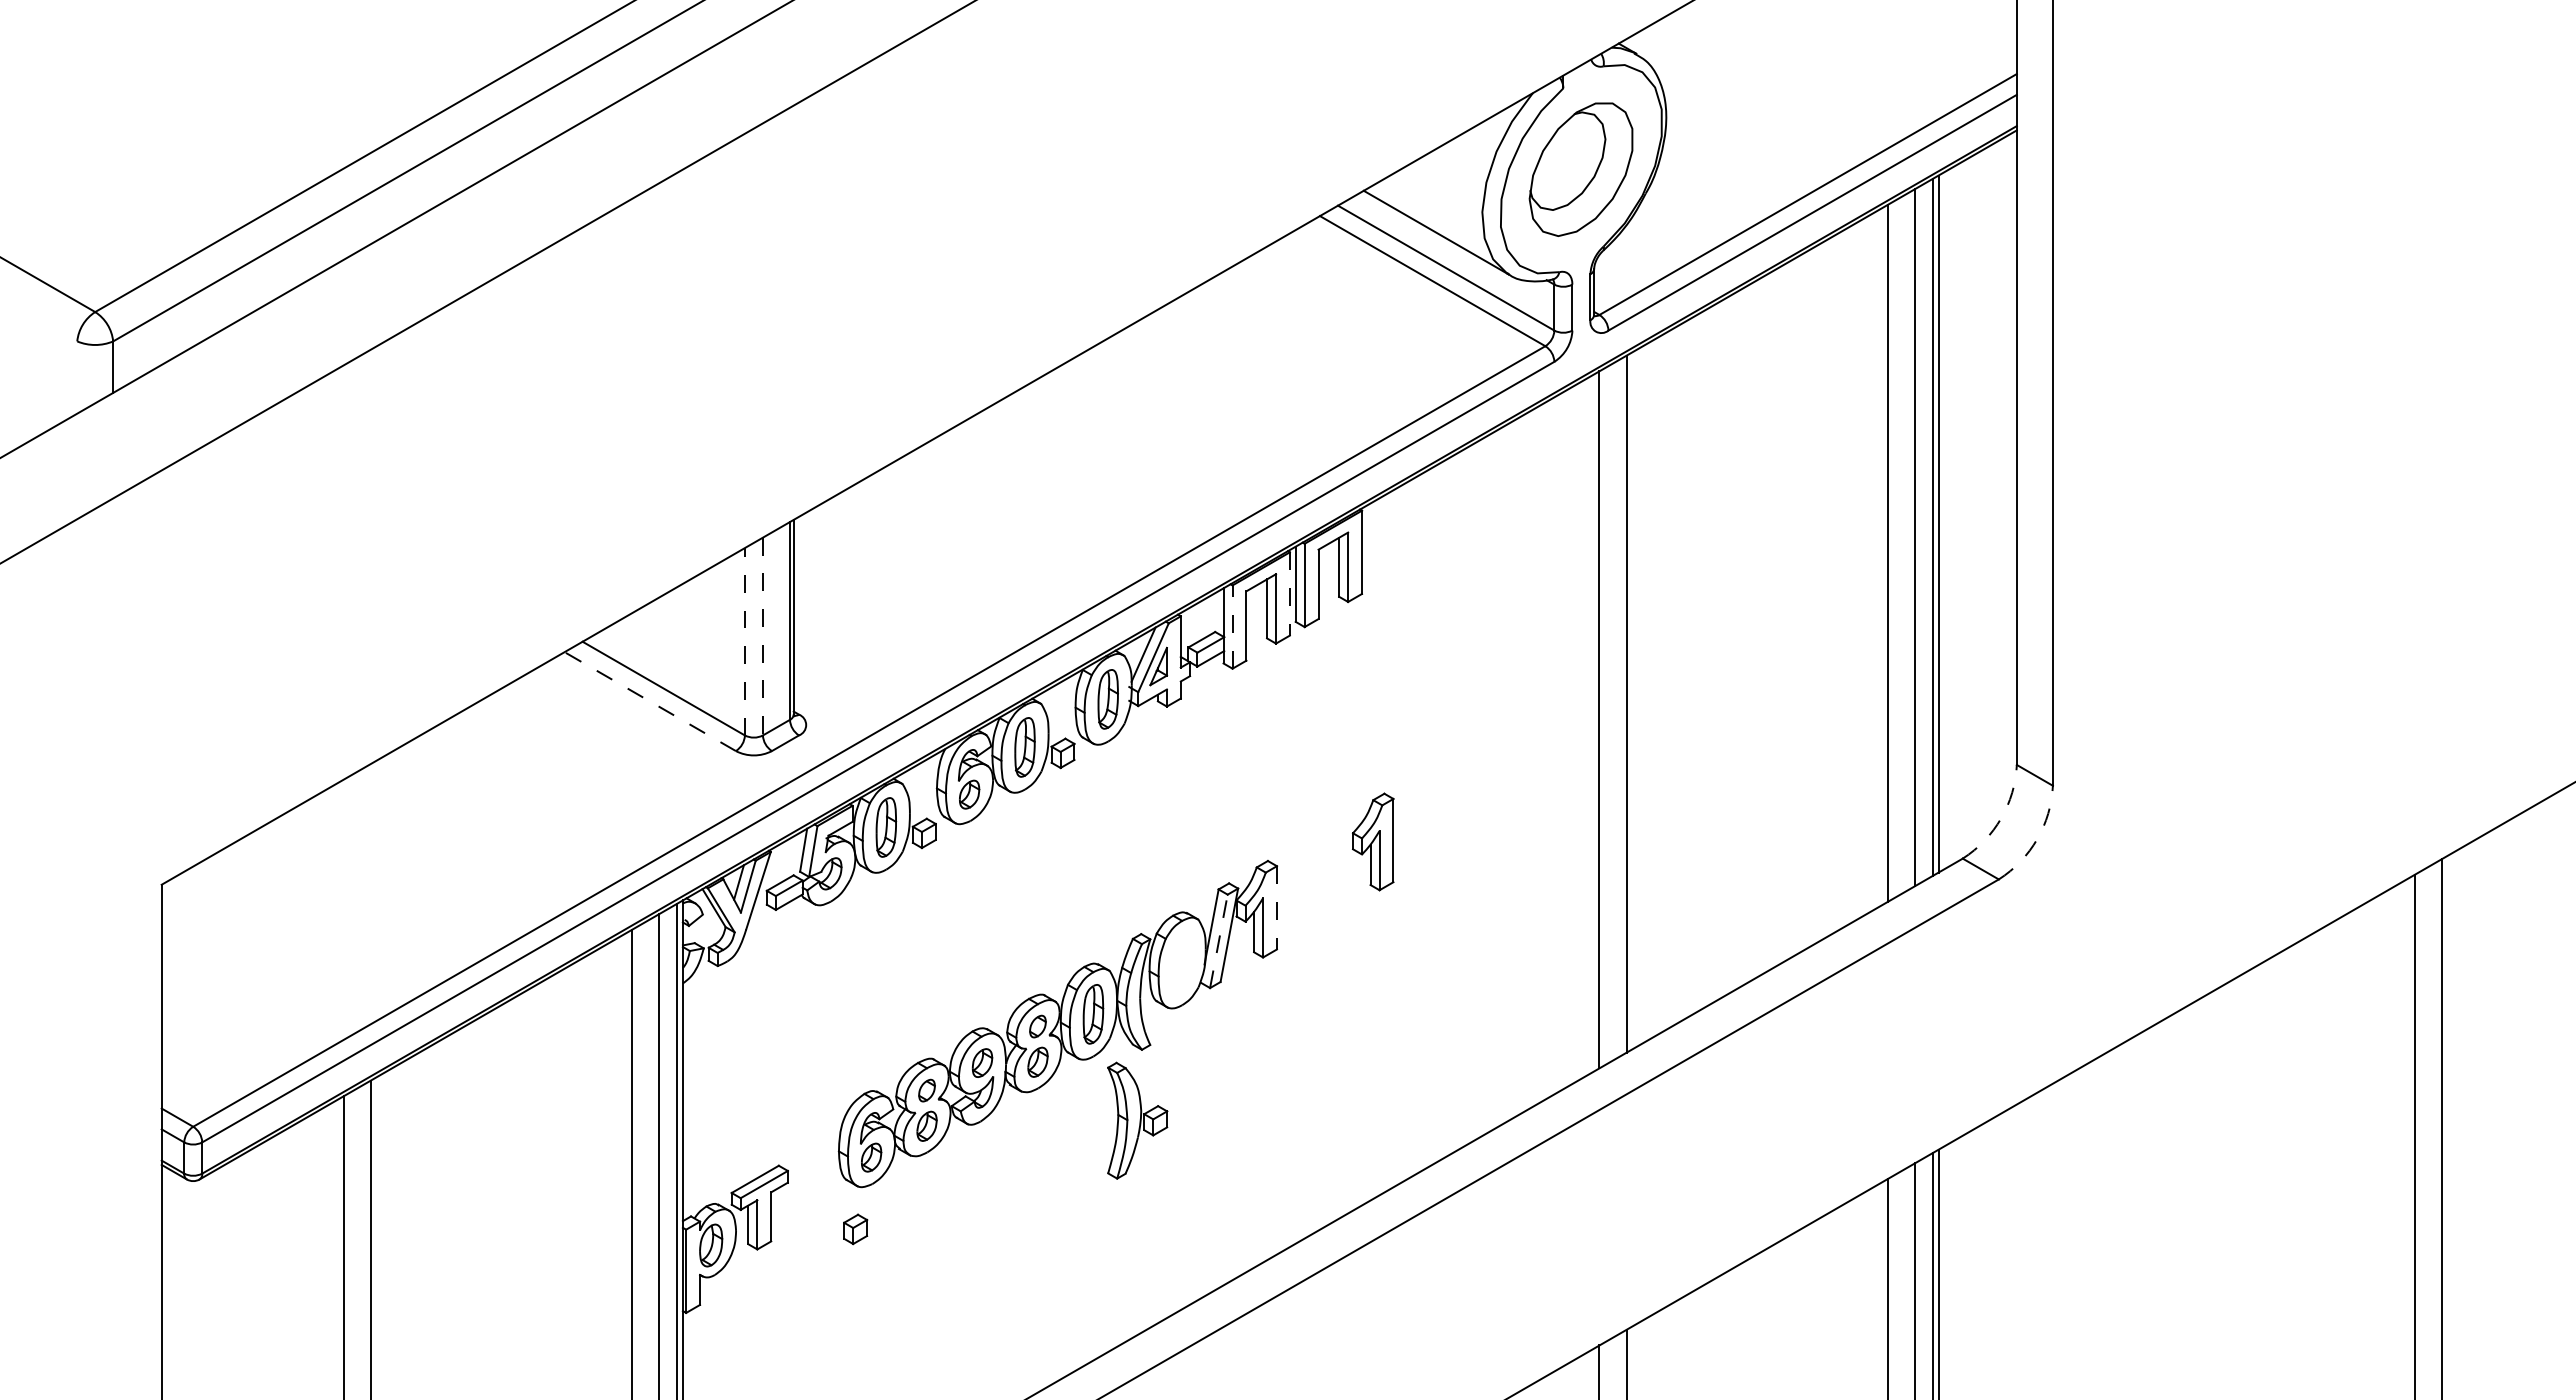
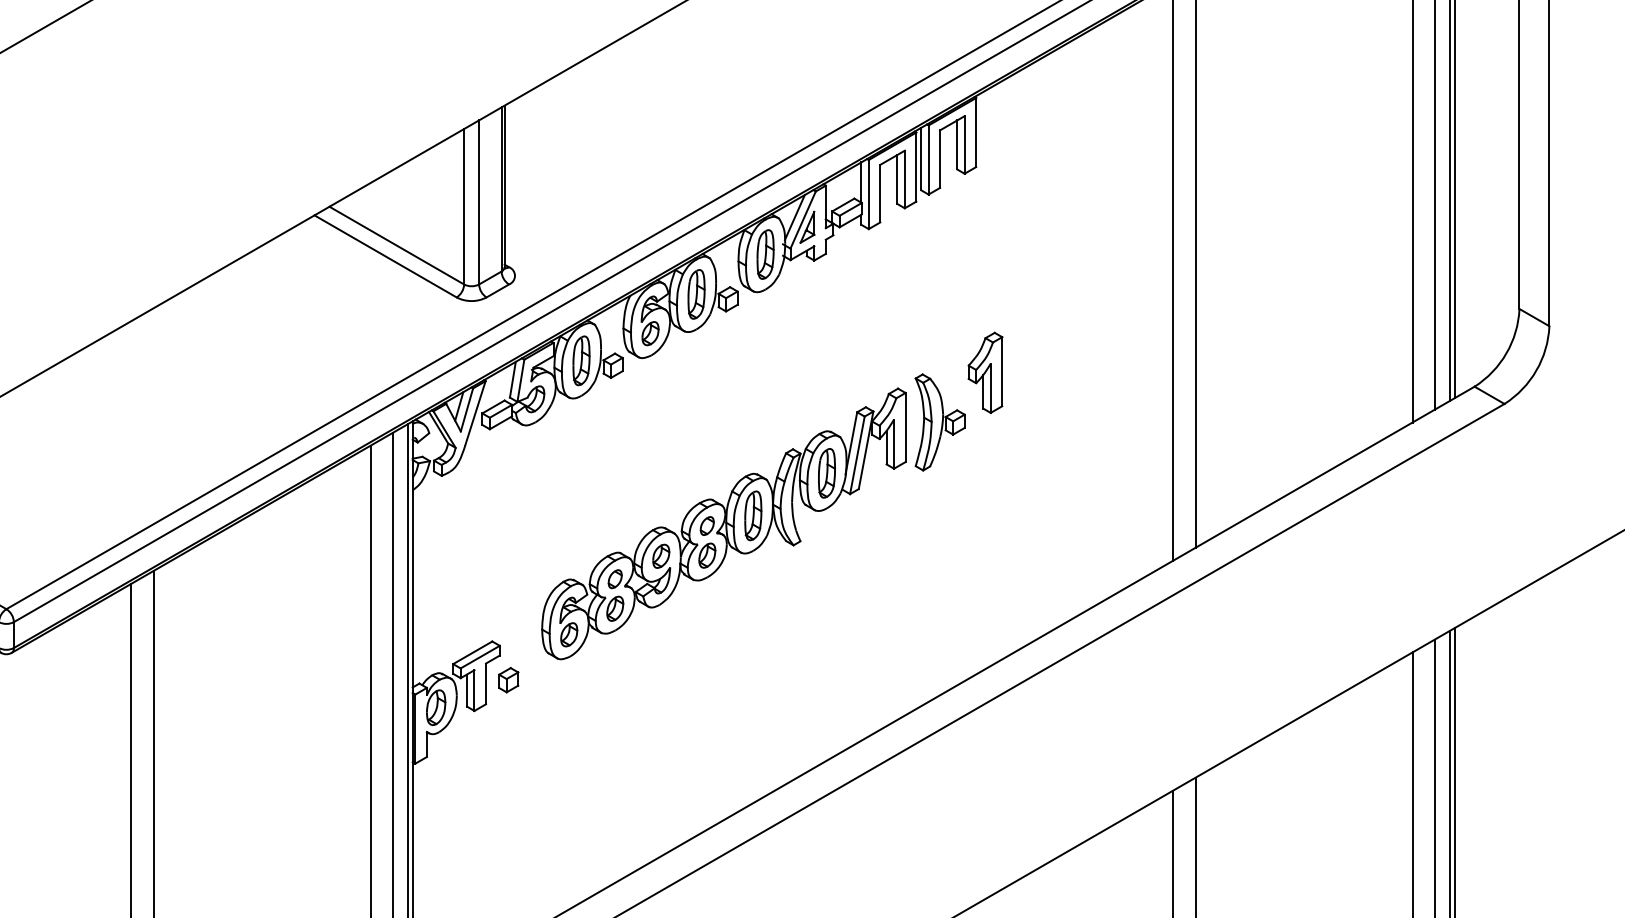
line: (1289, 593) -> (915, 166), dashed -> solid
line: (1232, 627) -> (868, 194), dashed -> solid
line: (762, 636) -> (478, 202), dashed -> solid
line: (744, 641) -> (463, 206), dashed -> solid
line: (650, 701) -> (385, 256), dashed -> solid
arc: (2001, 818) -> (1506, 353), dashed -> solid
arc: (2037, 839) -> (1536, 370), dashed -> solid
line: (1276, 907) -> (905, 427), dashed -> solid
line: (1218, 941) -> (857, 455), dashed -> solid
part: (1181, 962) -> (826, 472), added
part: (1137, 1120) -> (940, 422), moved
part: (855, 1229) -> (508, 680), moved

